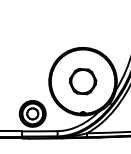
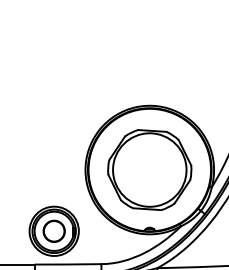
part: (82, 81) -> (148, 169), size x1.67

